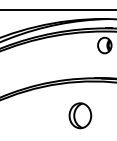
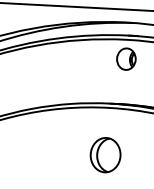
part: (80, 115) -> (105, 154), moved

